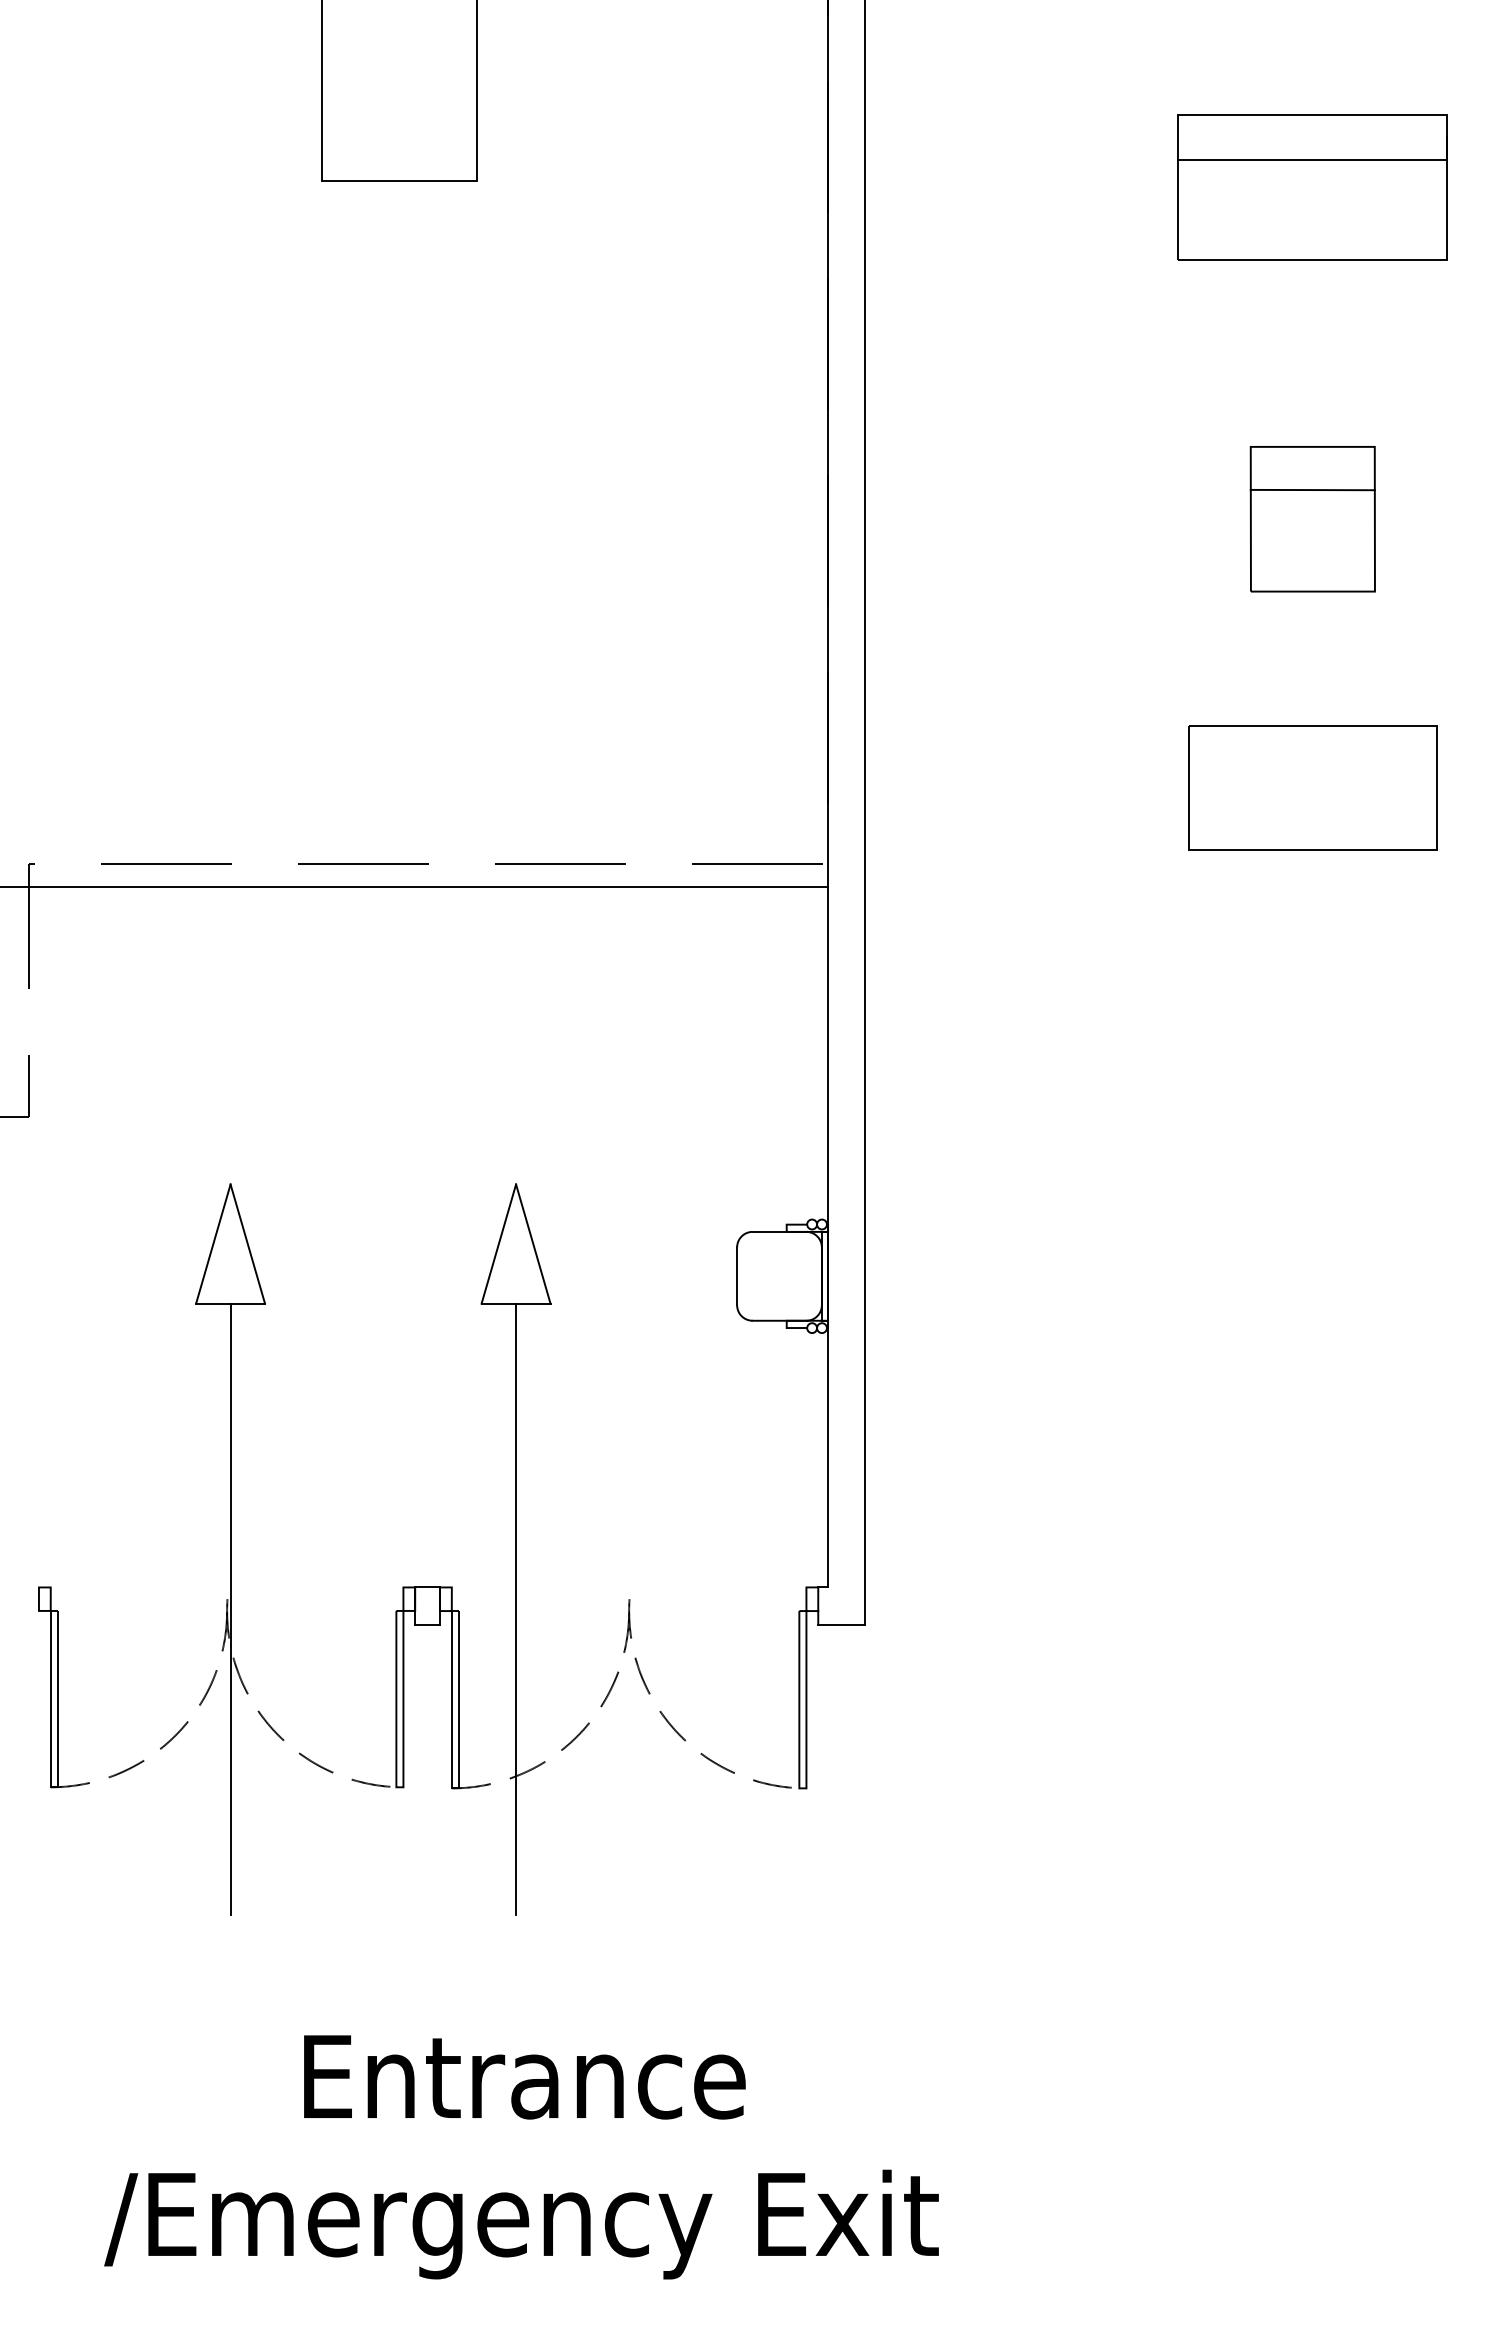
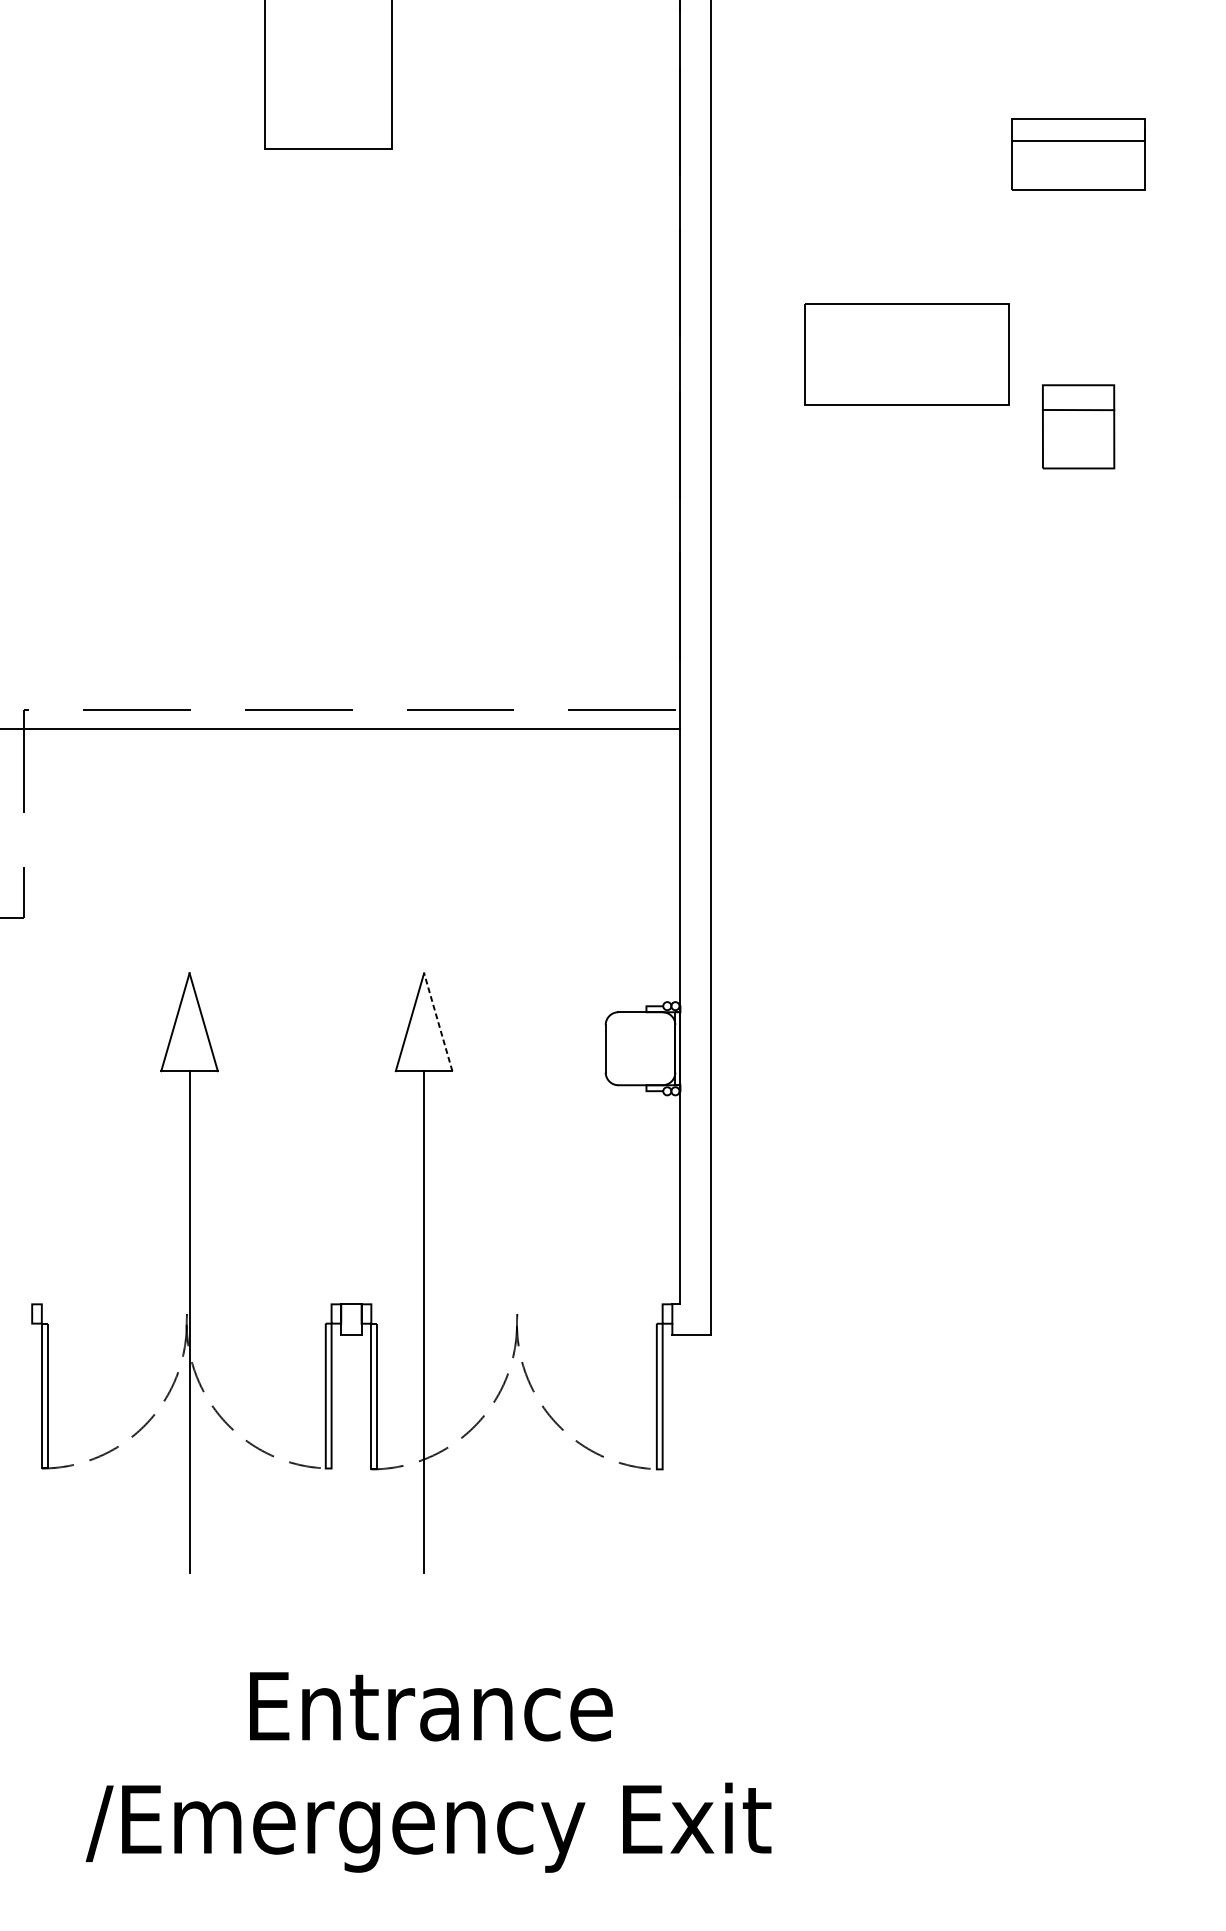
part: (1312, 187) -> (1078, 154), size x0.6
part: (1312, 519) -> (1078, 427), size x0.7
part: (1312, 787) -> (906, 353), moved
line: (533, 1243) -> (438, 1021), solid -> dashed

